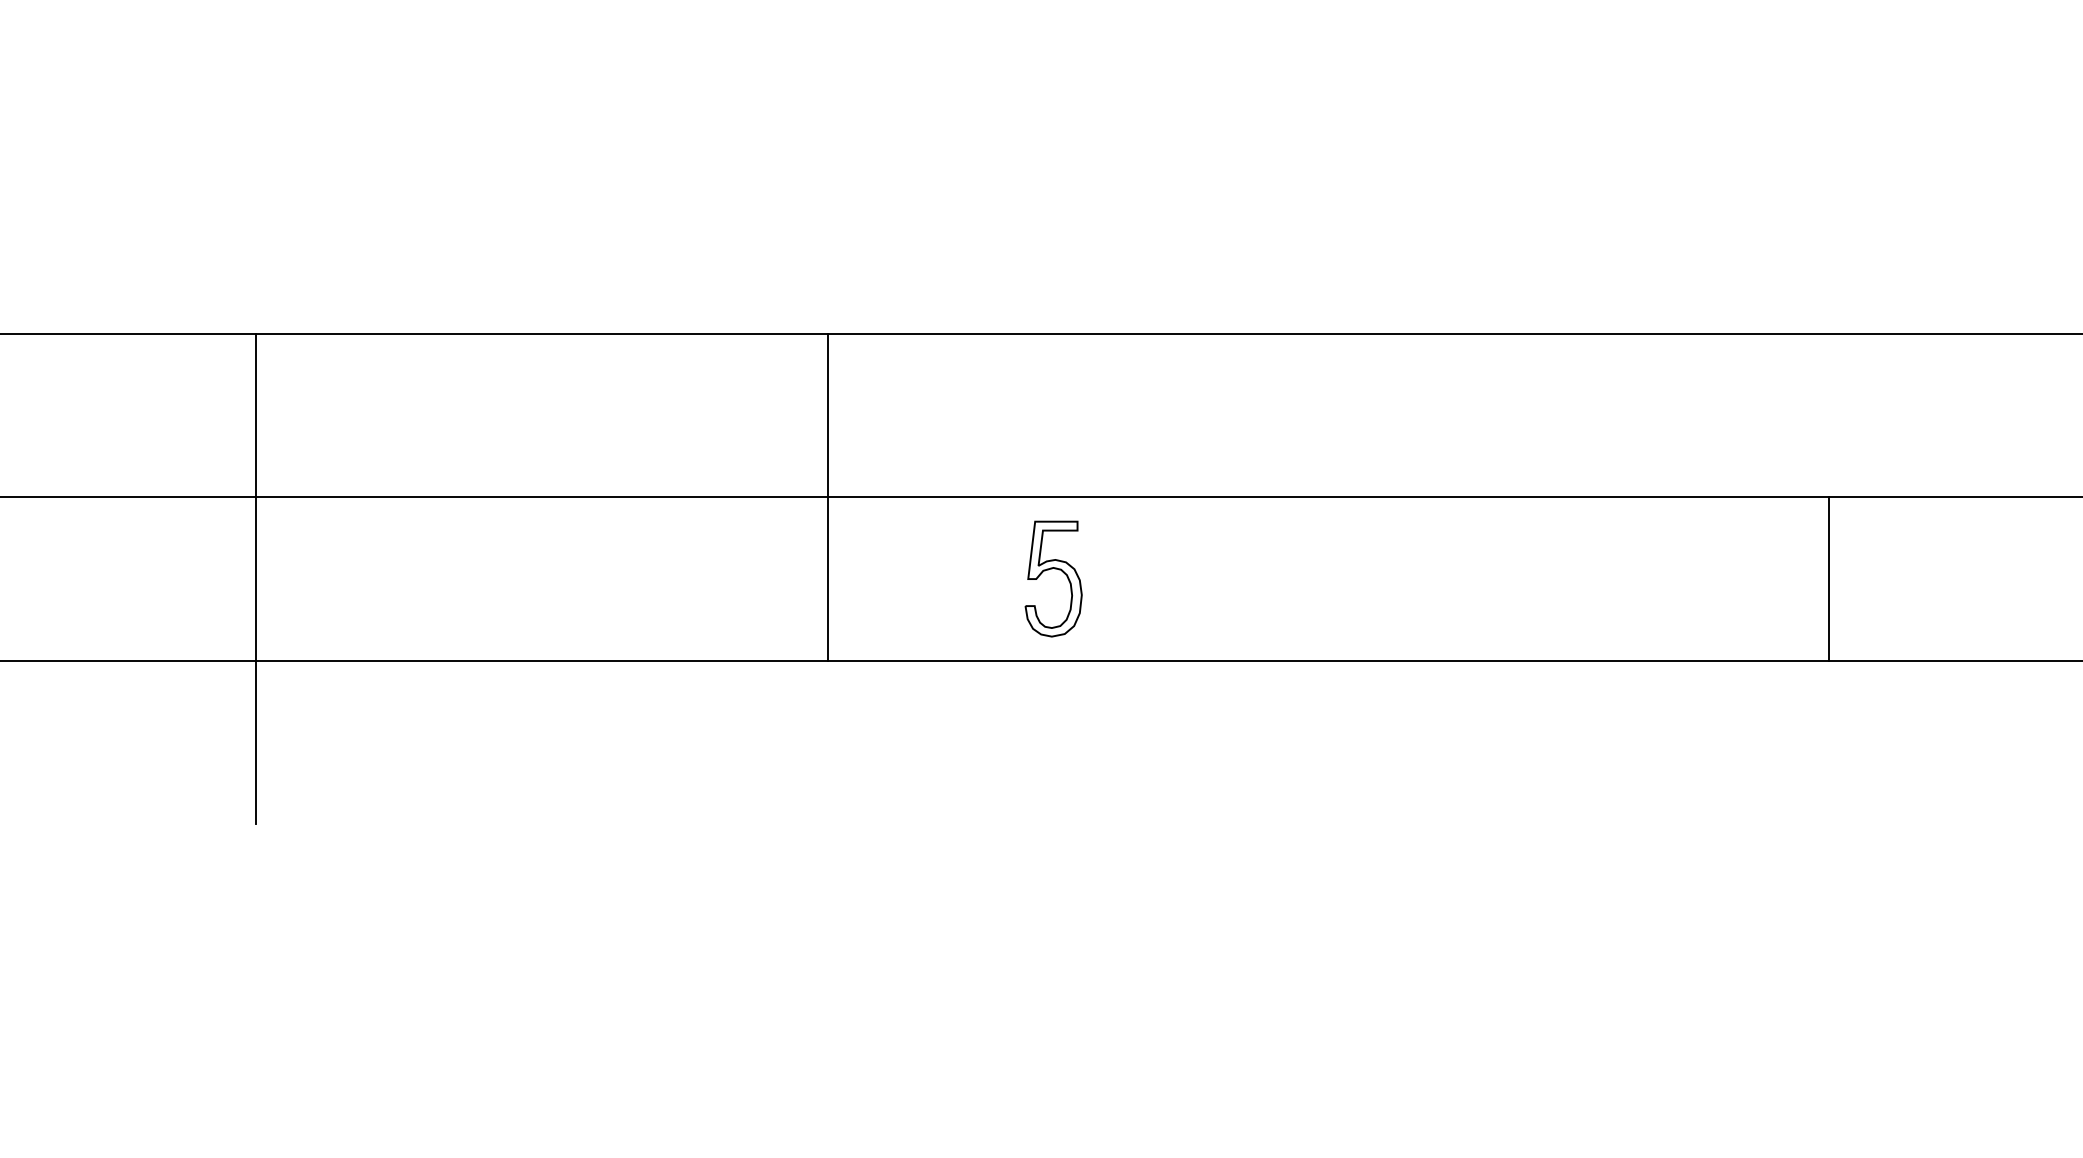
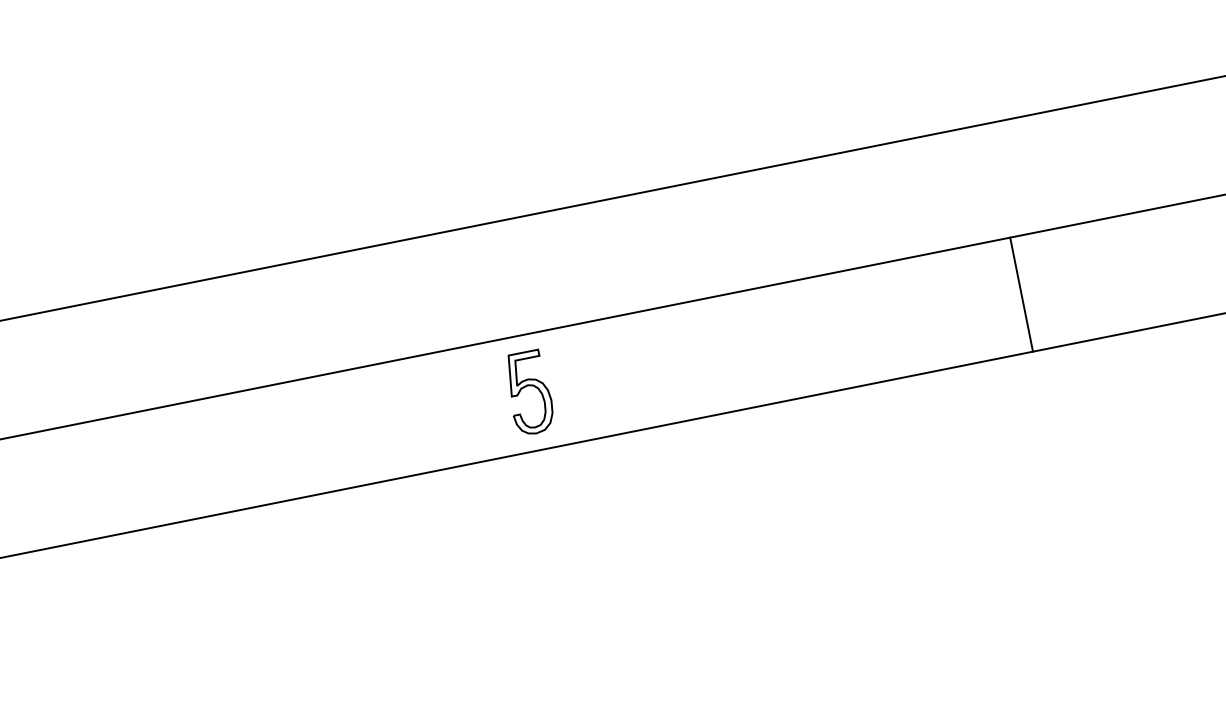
line: (827, 496) -> (282, 382), removed
part: (1052, 569) -> (527, 386), moved
line: (1828, 578) -> (1021, 294), moved

